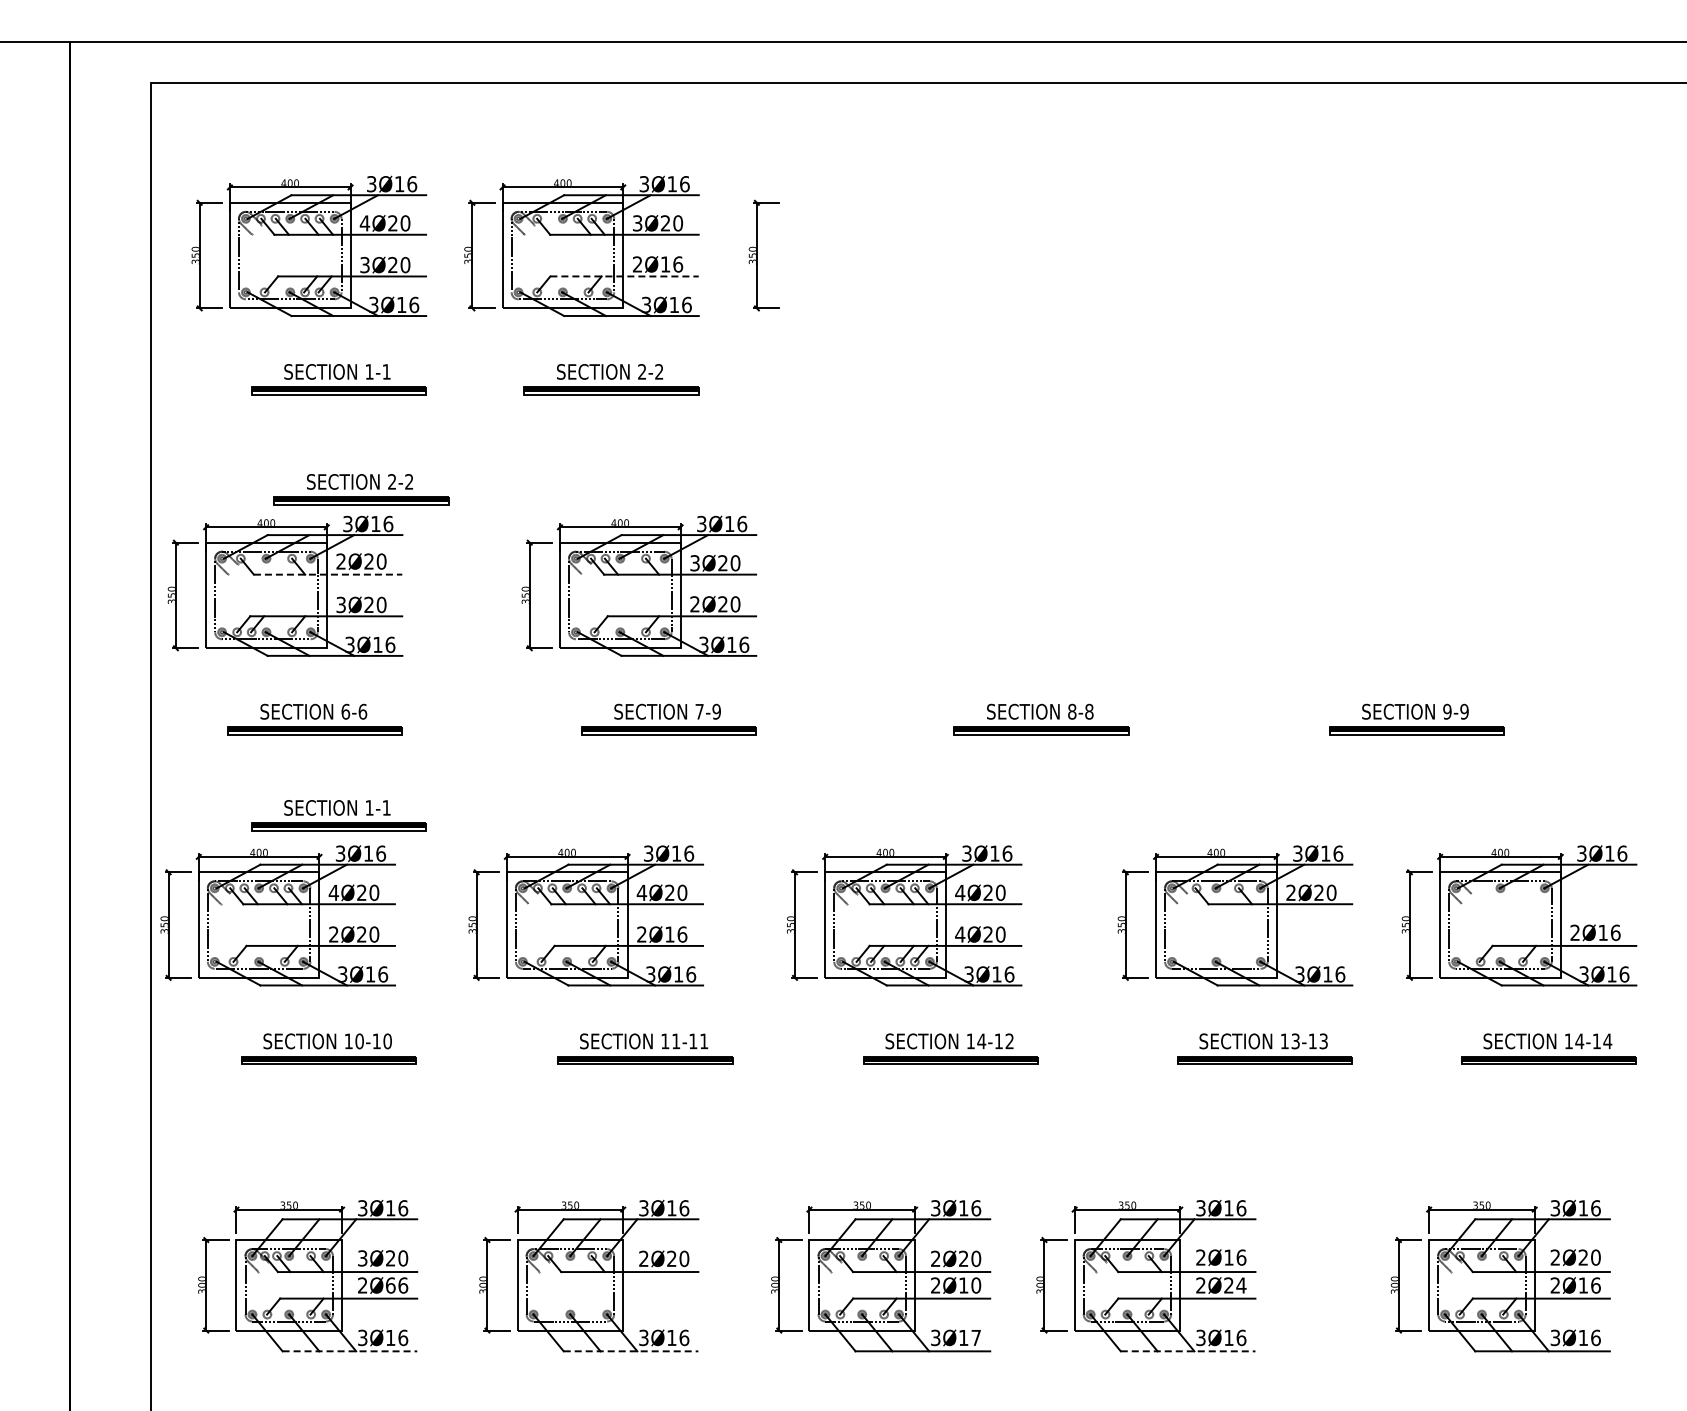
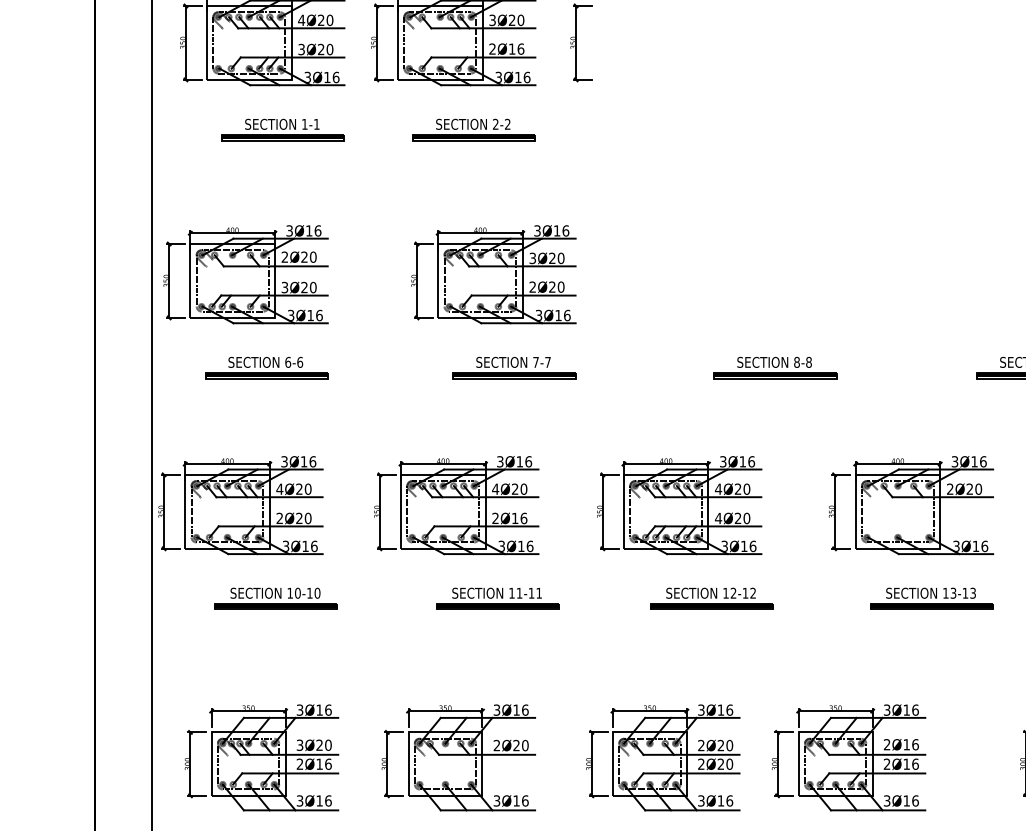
line: (625, 276) -> (484, 57), dashed -> solid
part: (361, 489) -> (299, 206), removed
line: (328, 574) -> (276, 266), dashed -> solid
text: (716, 711) -> (547, 362), 7-9 -> 7-7
part: (338, 815) -> (283, 435), removed
text: (981, 1041) -> (733, 593), 14-12 -> 12-12
text: (390, 1285) -> (319, 764), 2Ø66 -> 2Ø16
text: (963, 1285) -> (720, 764), 2Ø10 -> 2Ø20
text: (1235, 1285) -> (911, 764), 2Ø24 -> 2Ø16
text: (976, 1337) -> (729, 800), 3Ø17 -> 3Ø16
line: (350, 1351) -> (291, 810), dashed -> solid
line: (631, 1351) -> (488, 810), dashed -> solid
line: (1188, 1351) -> (878, 810), dashed -> solid

